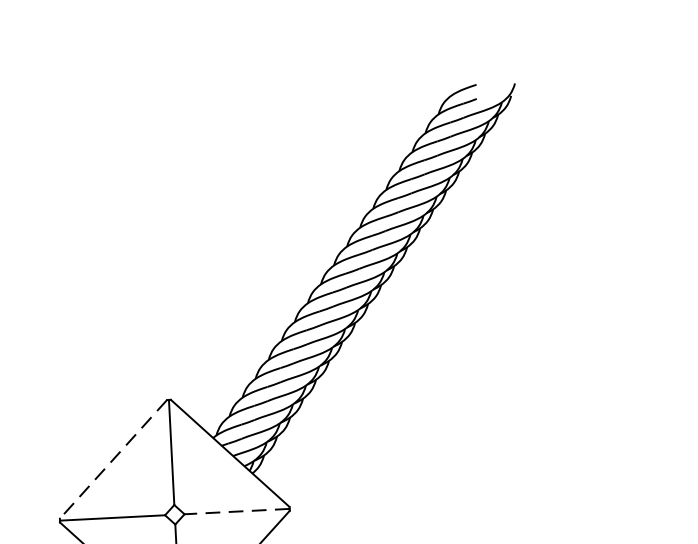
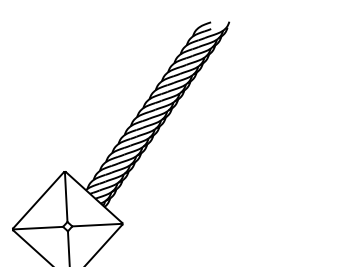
line: (113, 459) -> (38, 200), dashed -> solid
line: (237, 512) -> (97, 225), dashed -> solid

